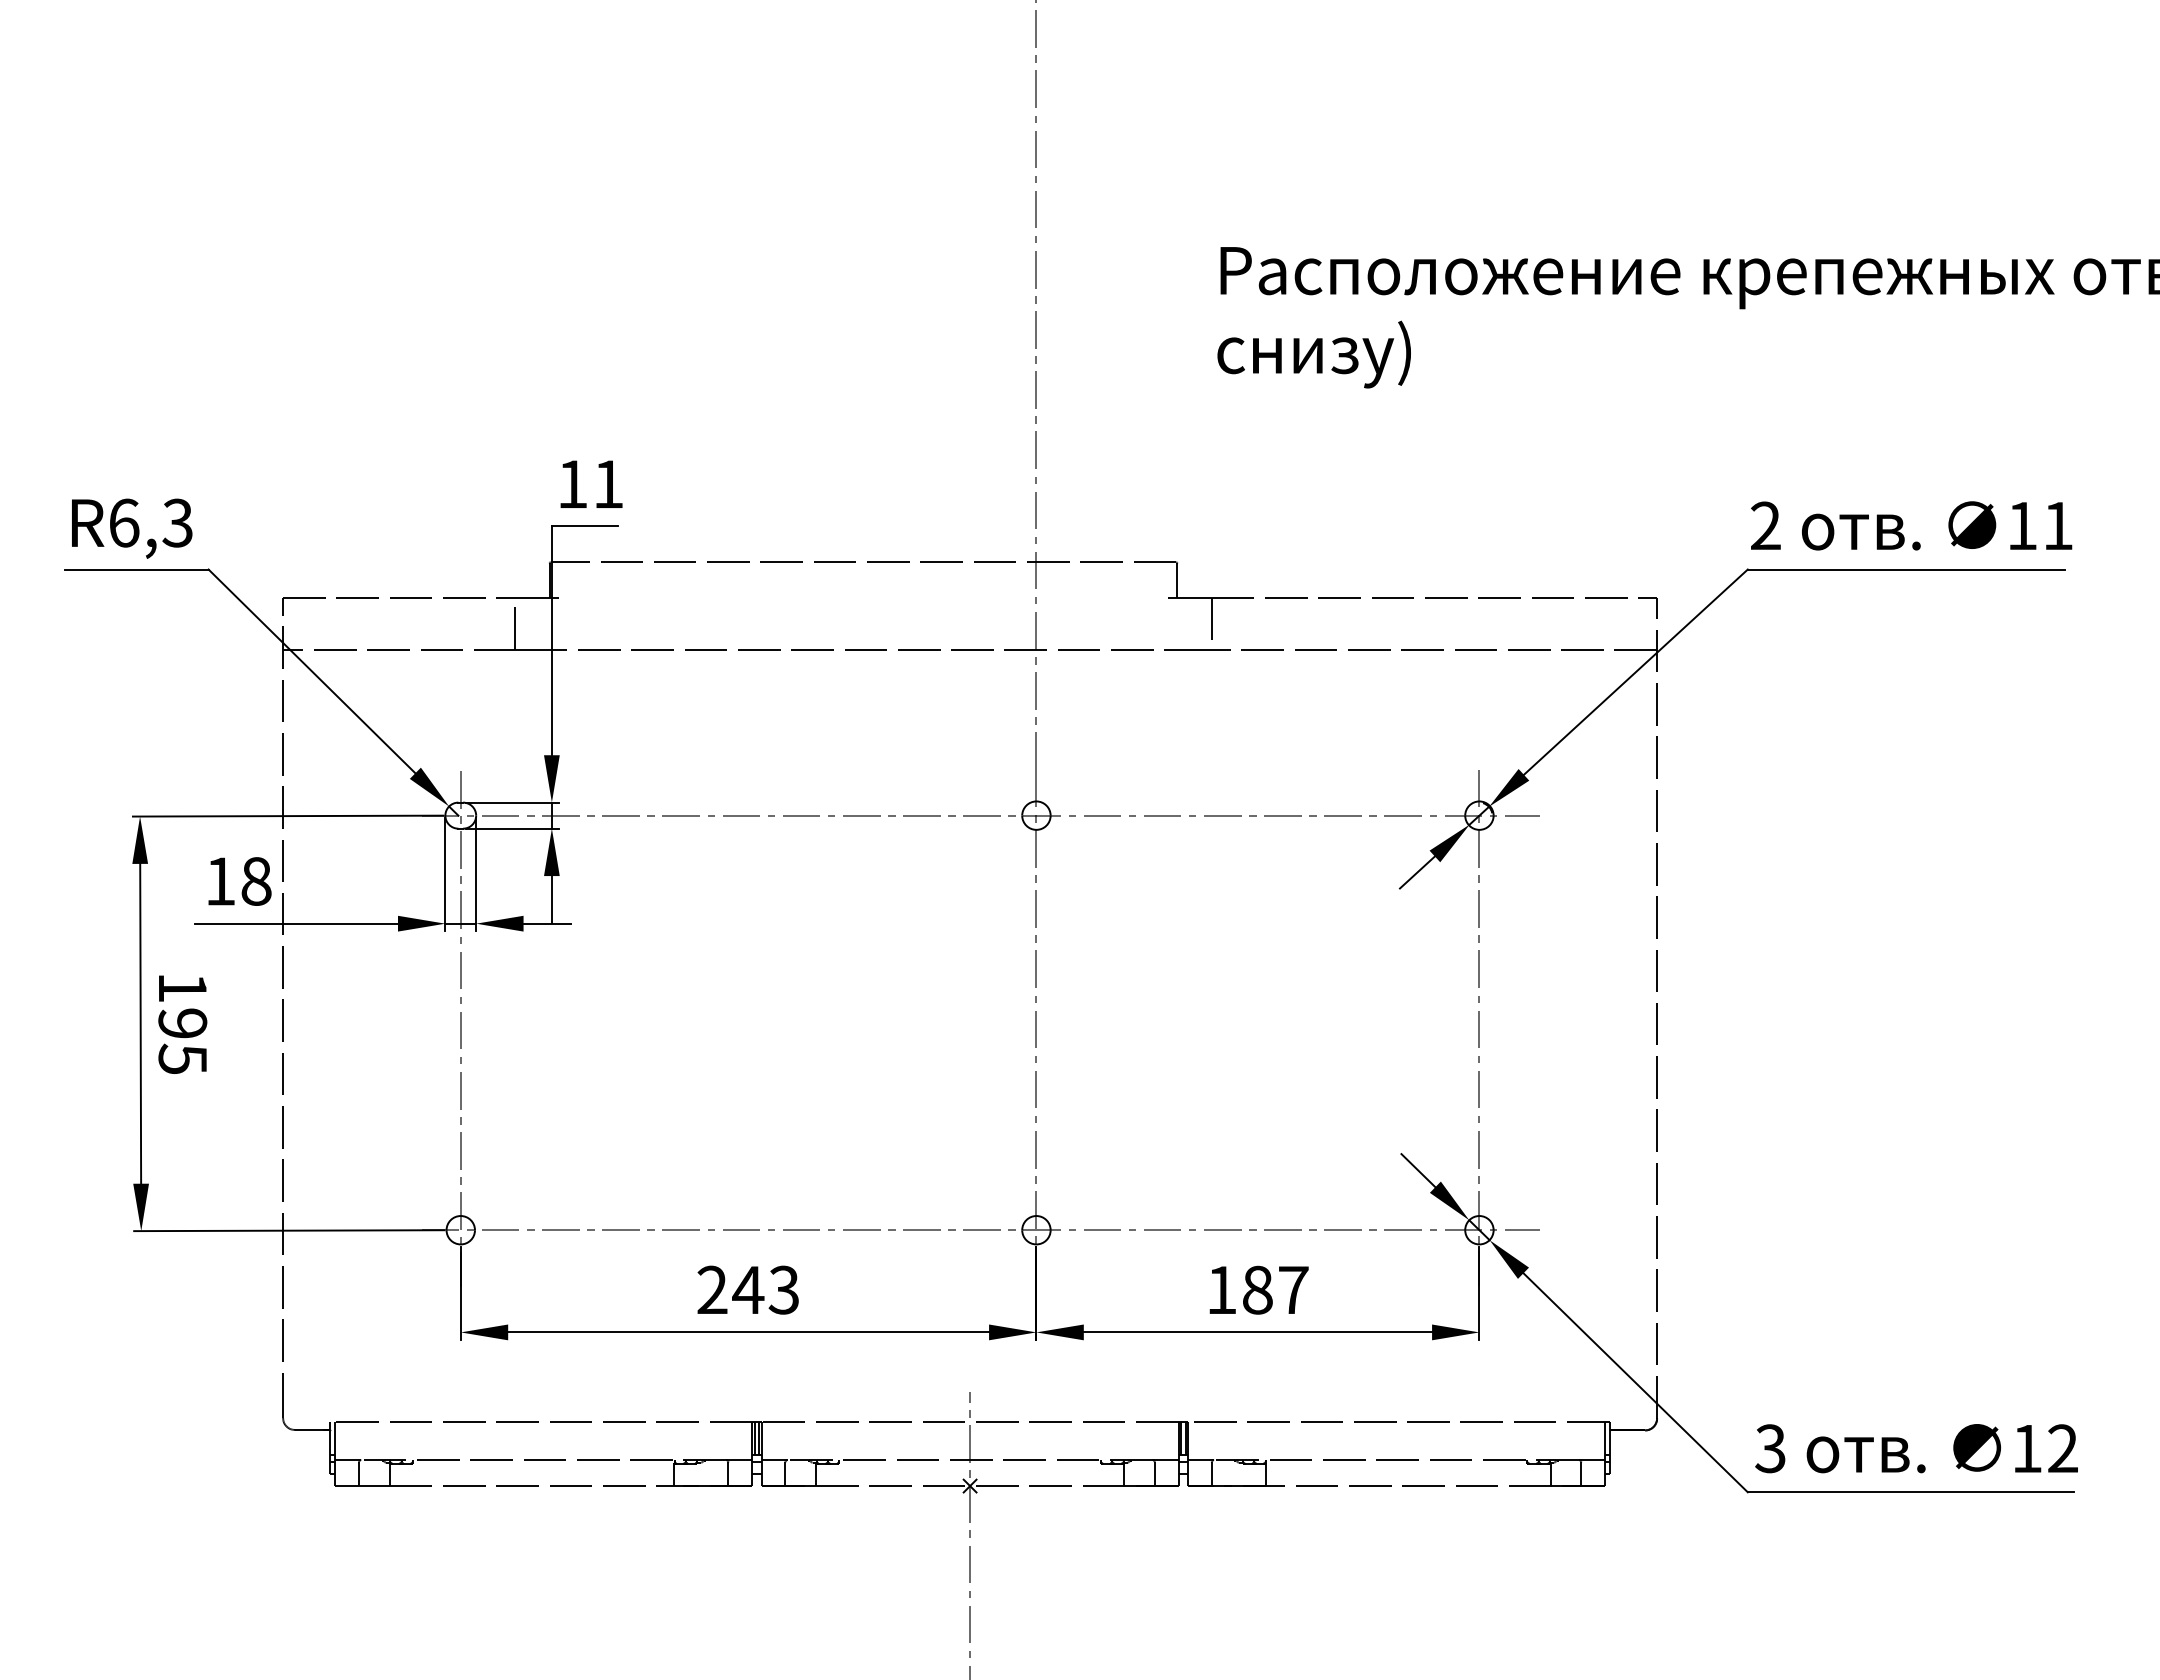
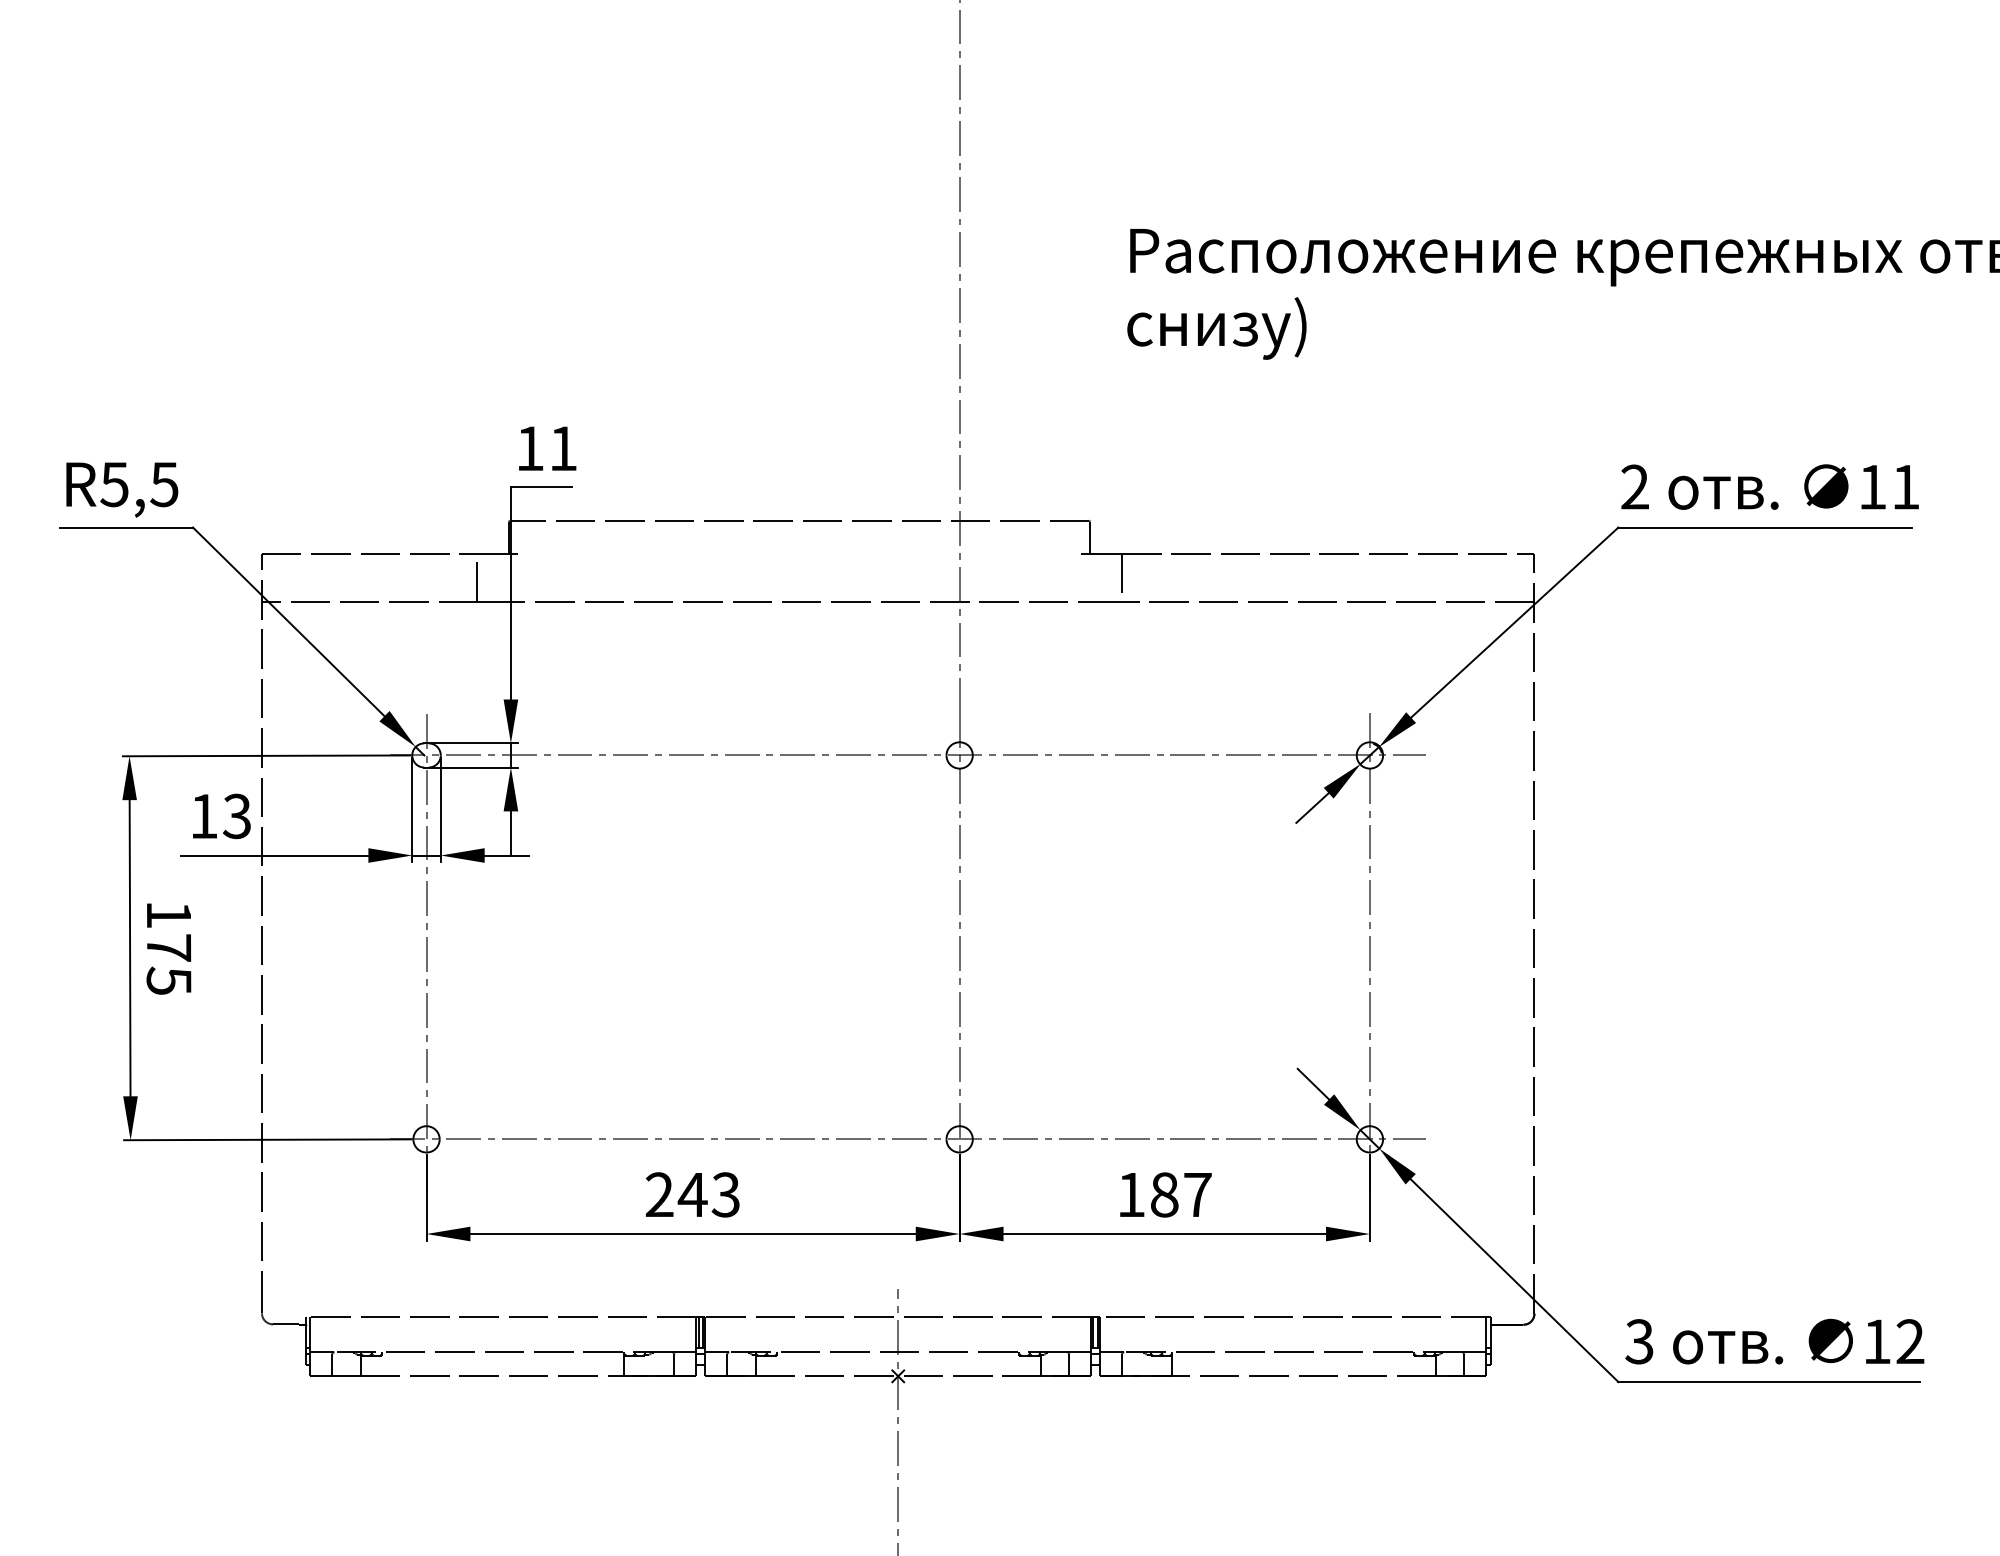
text: (150, 522) -> (139, 483), R6,3 -> R5,5
text: (255, 881) -> (236, 816), 18 -> 13
text: (182, 1023) -> (168, 947), 195 -> 175

